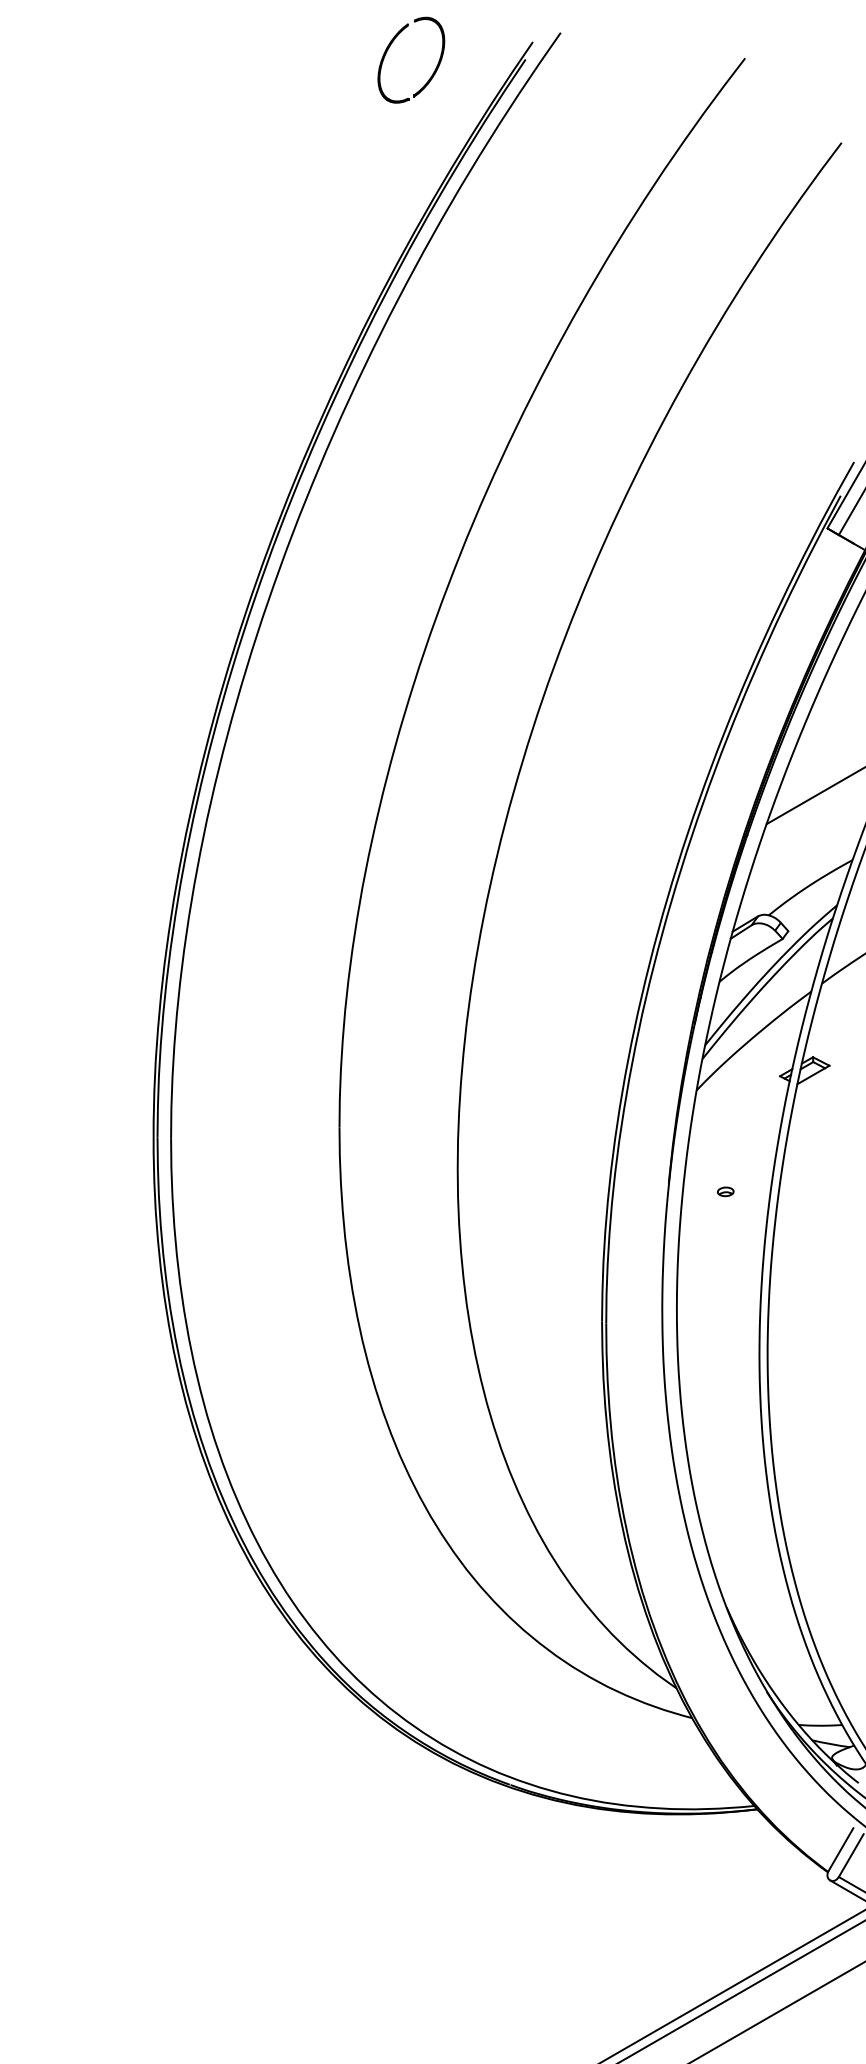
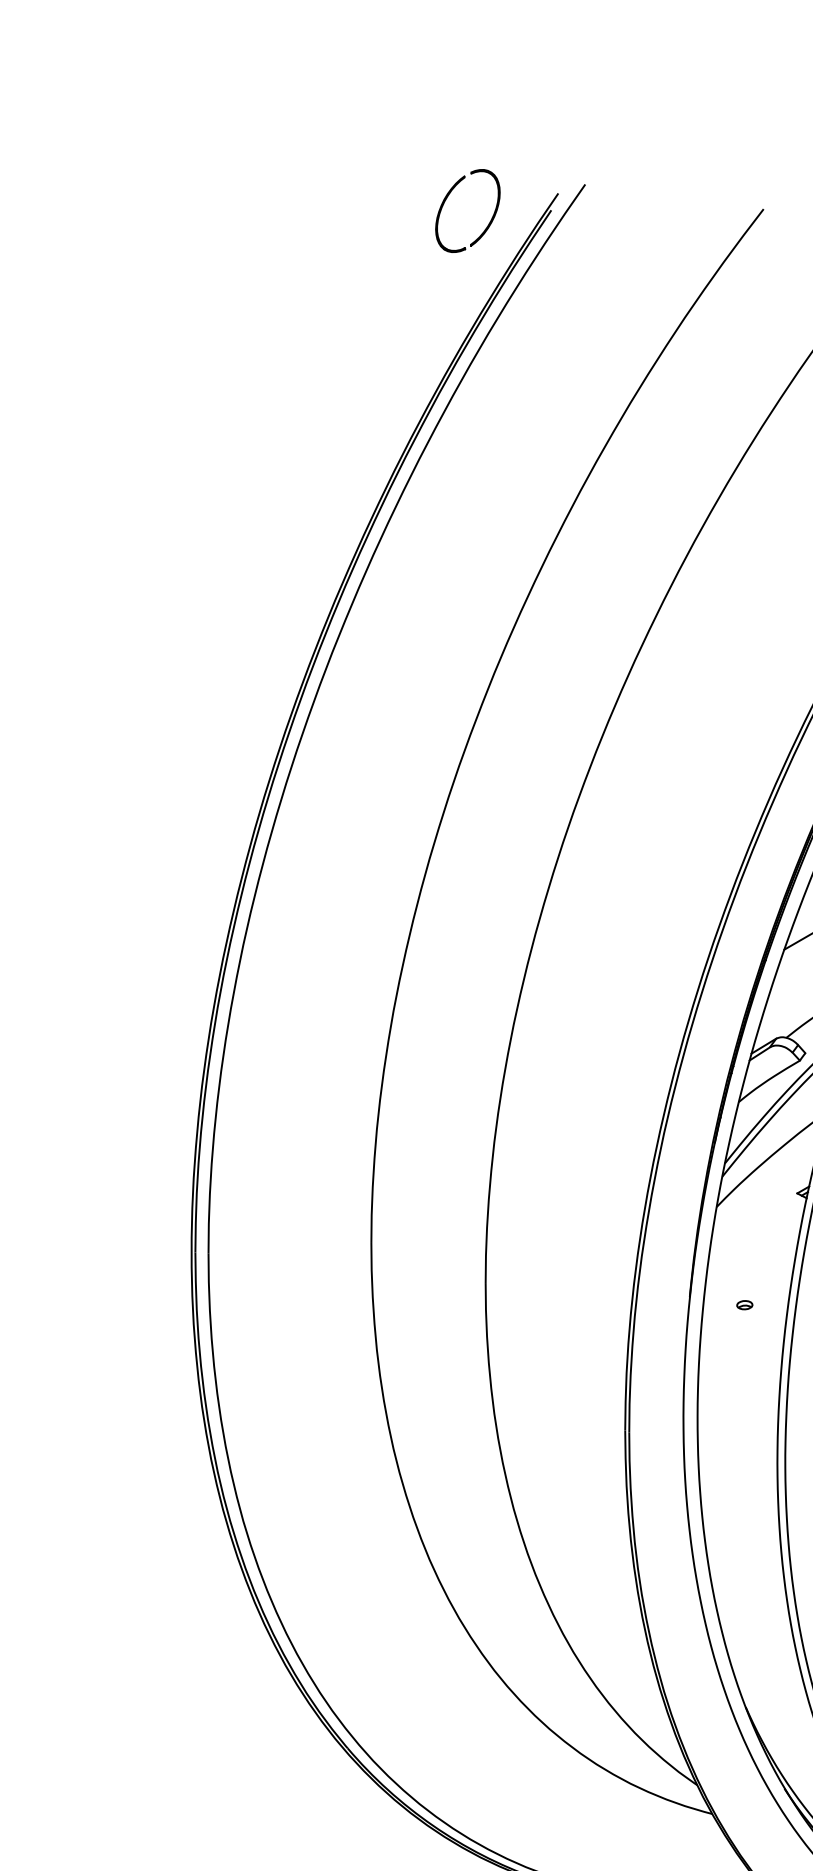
part: (389, 48) -> (446, 199), moved

